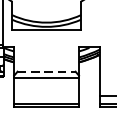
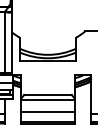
line: (47, 71) -> (48, 94), dashed -> solid
line: (45, 93) -> (47, 112), added

